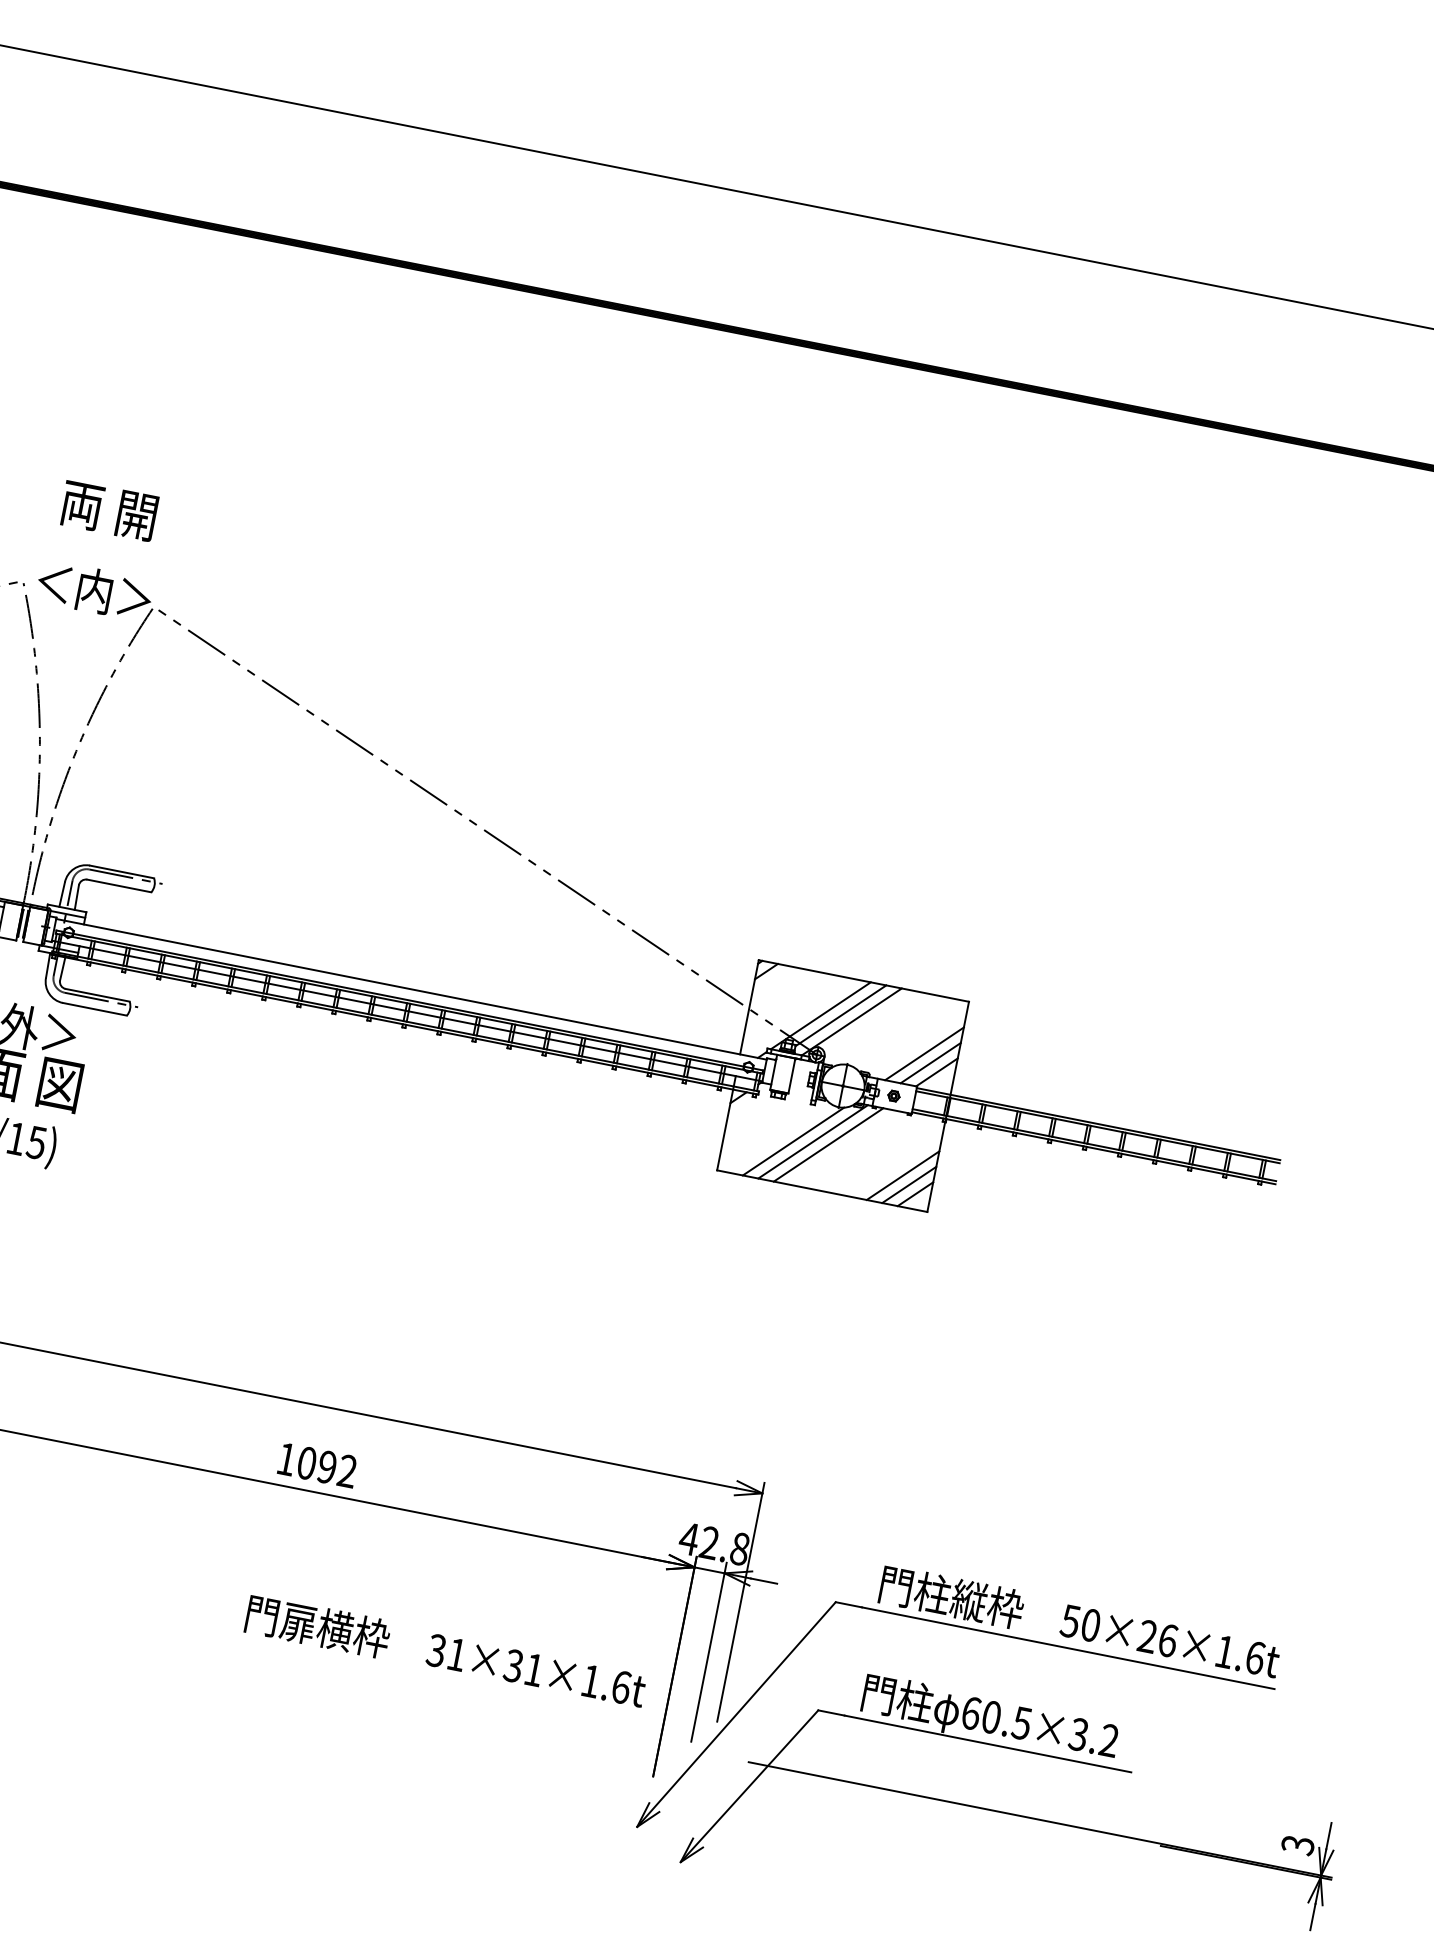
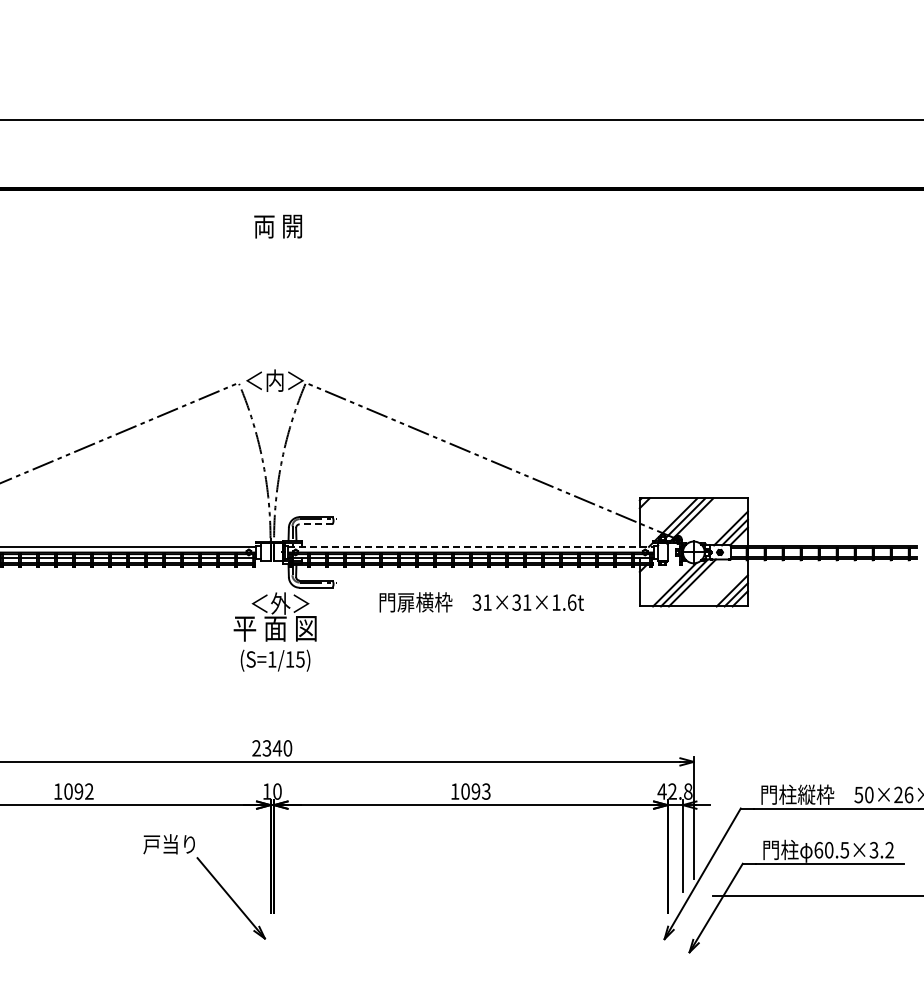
text: (107, 510) -> (277, 226), moved
line: (117, 886) -> (315, 524), solid -> dashed
line: (410, 988) -> (470, 546), solid -> dashed
text: (347, 1471) -> (486, 791), 1092 -> 1093
text: (445, 1652) -> (481, 602), moved

